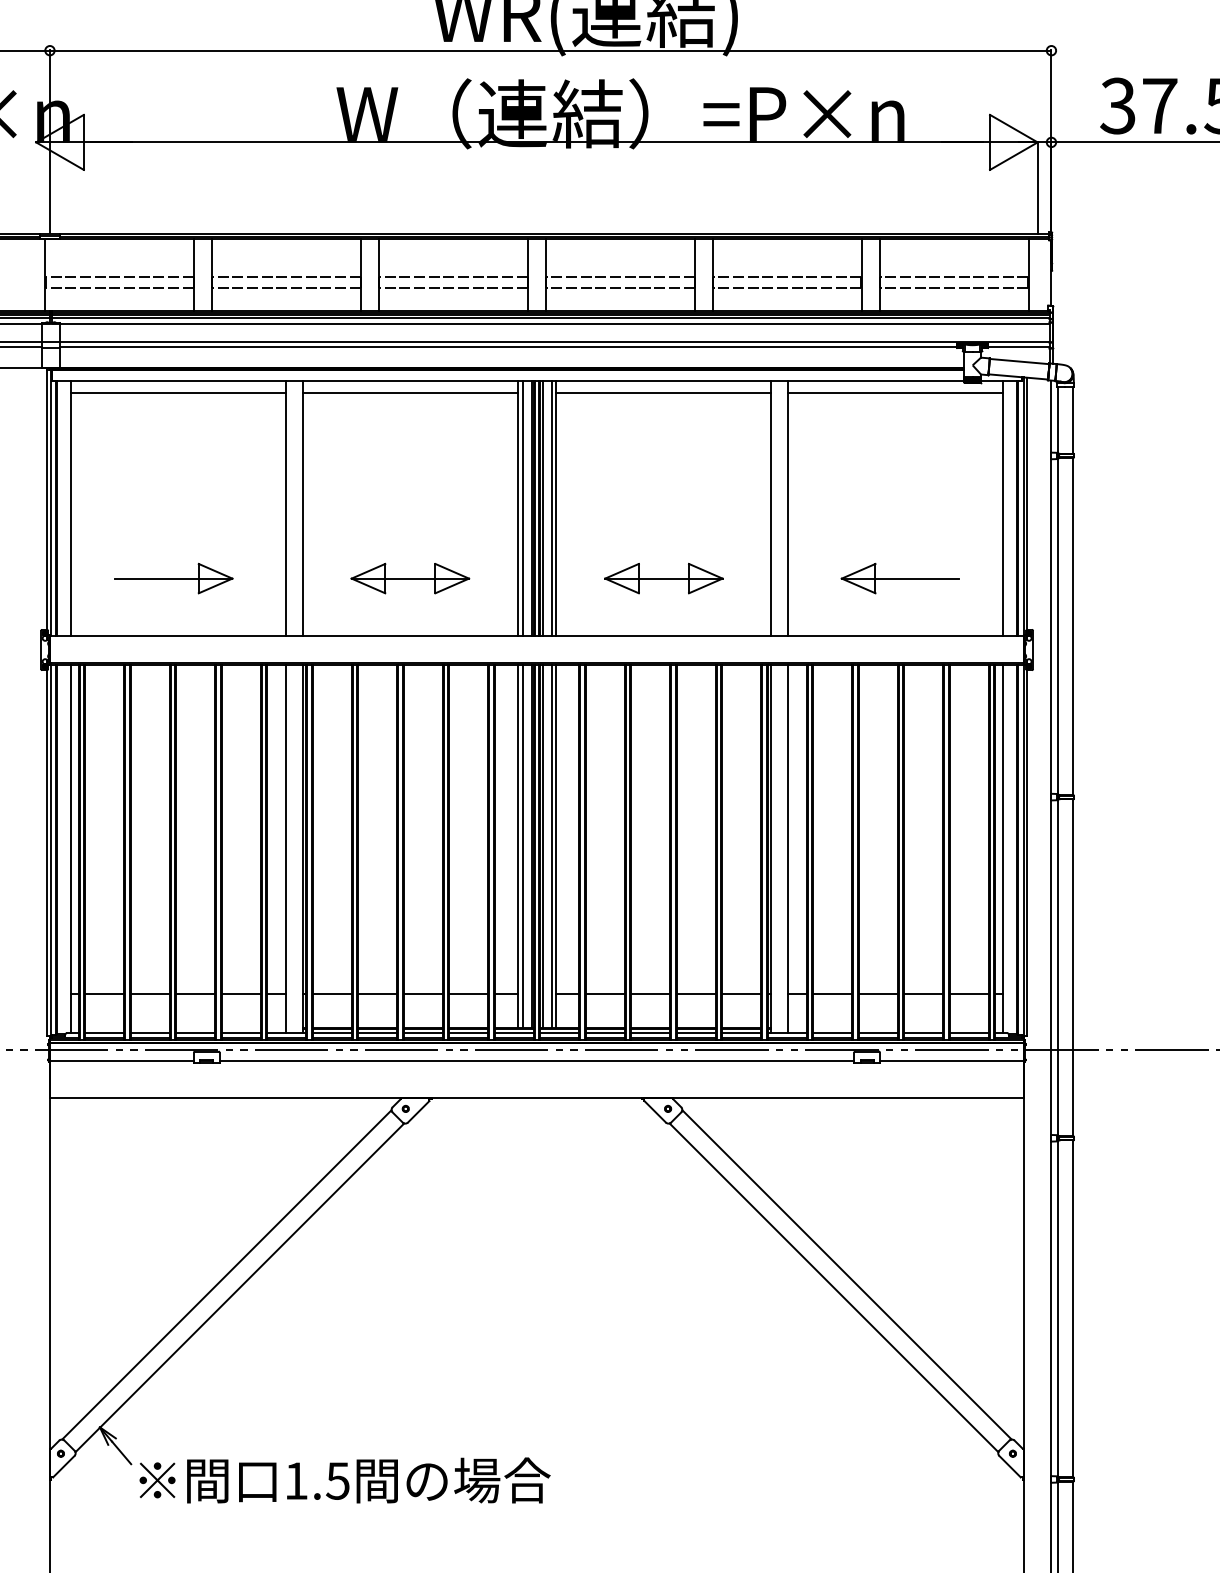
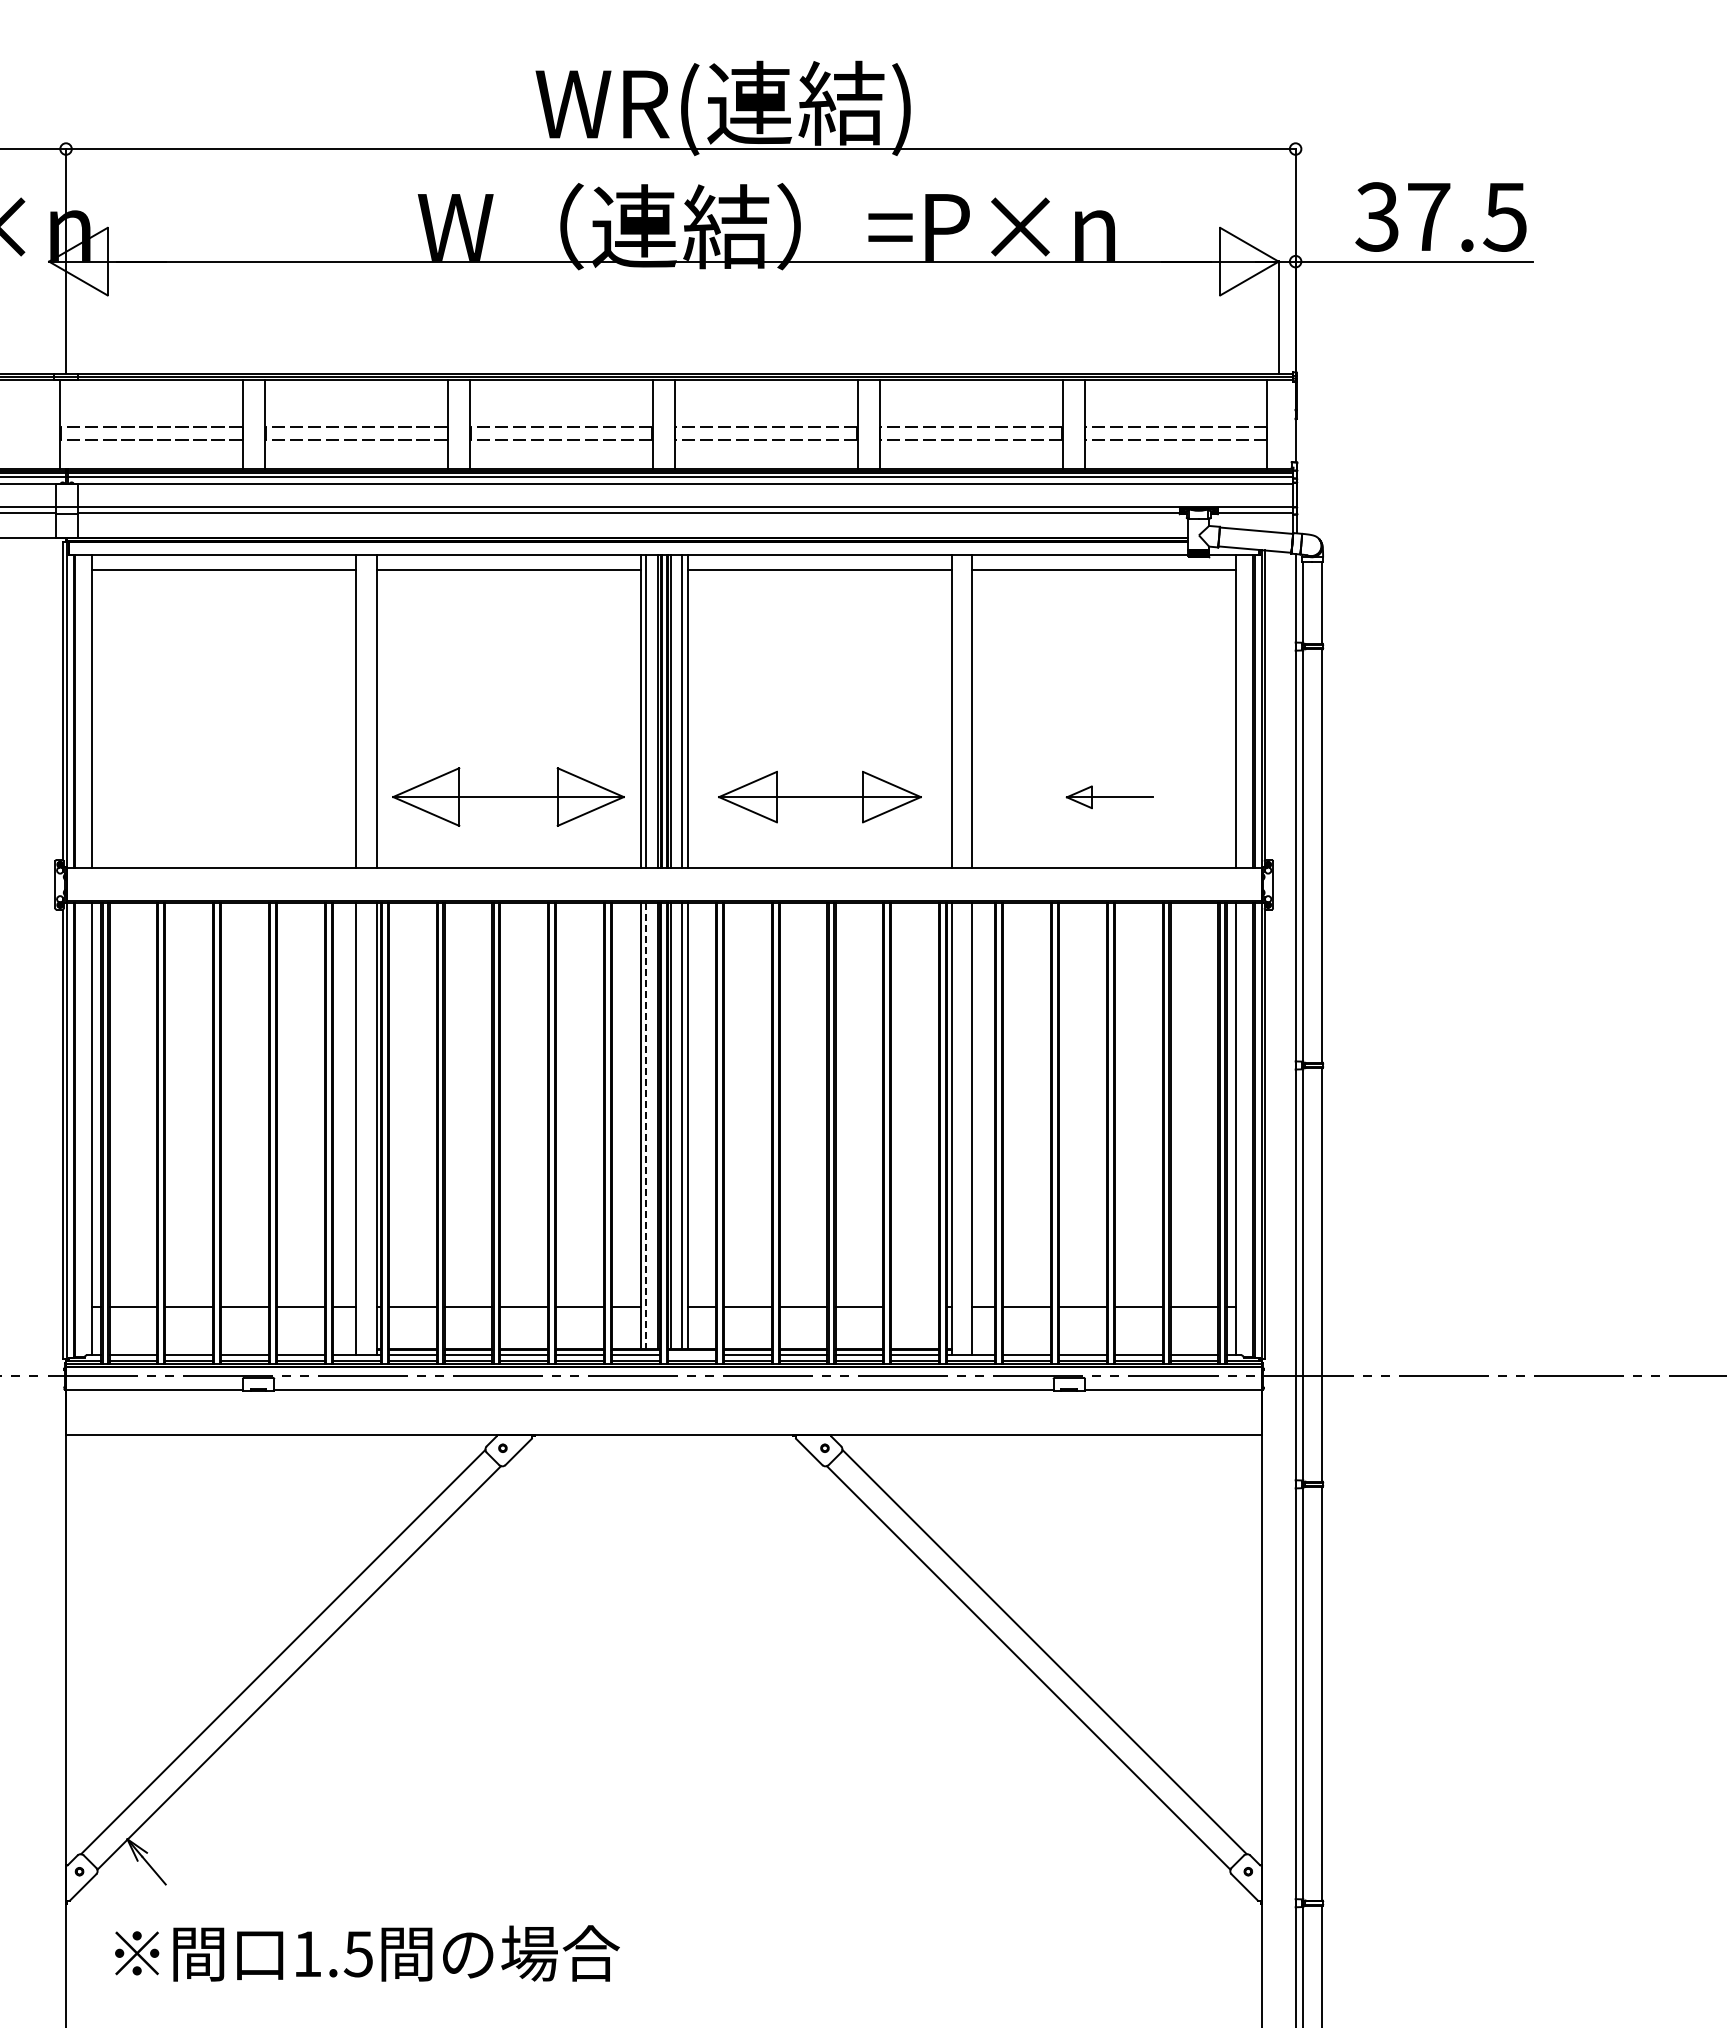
part: (174, 578) -> (218, 797), removed
part: (410, 578) -> (508, 797), size x1.6
part: (663, 578) -> (819, 797), size x1.4
part: (899, 578) -> (1109, 797), size x0.6
line: (522, 846) -> (646, 1126), solid -> dashed
line: (741, 994) -> (915, 1307), removed
line: (559, 1033) -> (691, 1355), removed
text: (345, 1480) -> (367, 1953), moved

